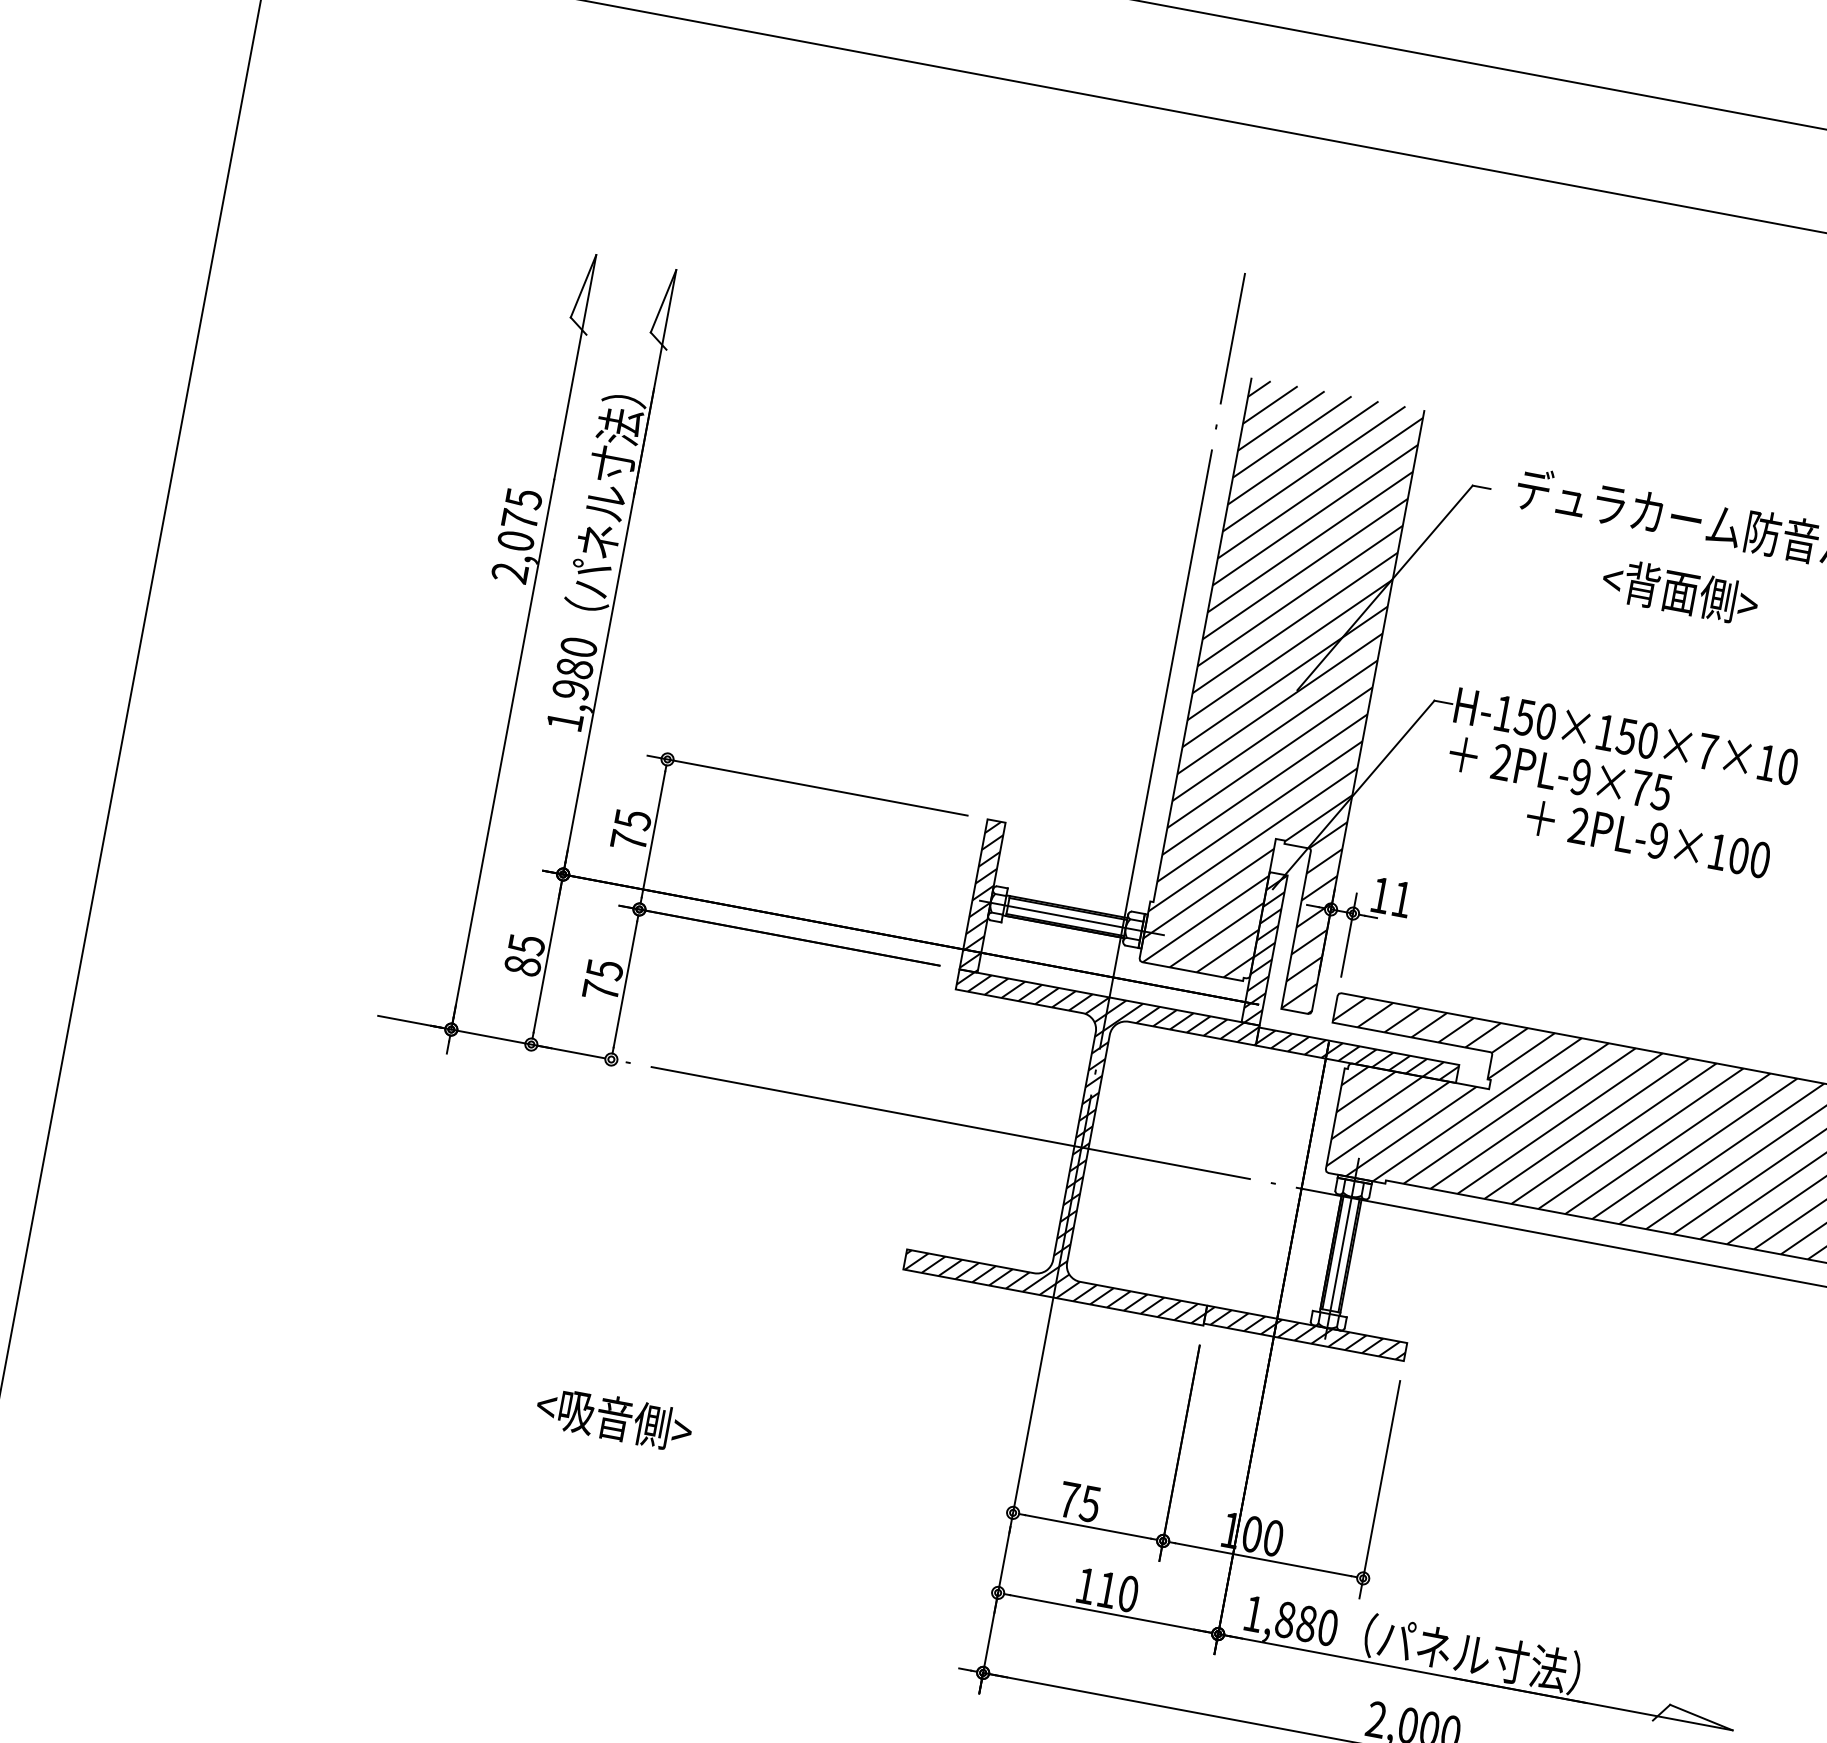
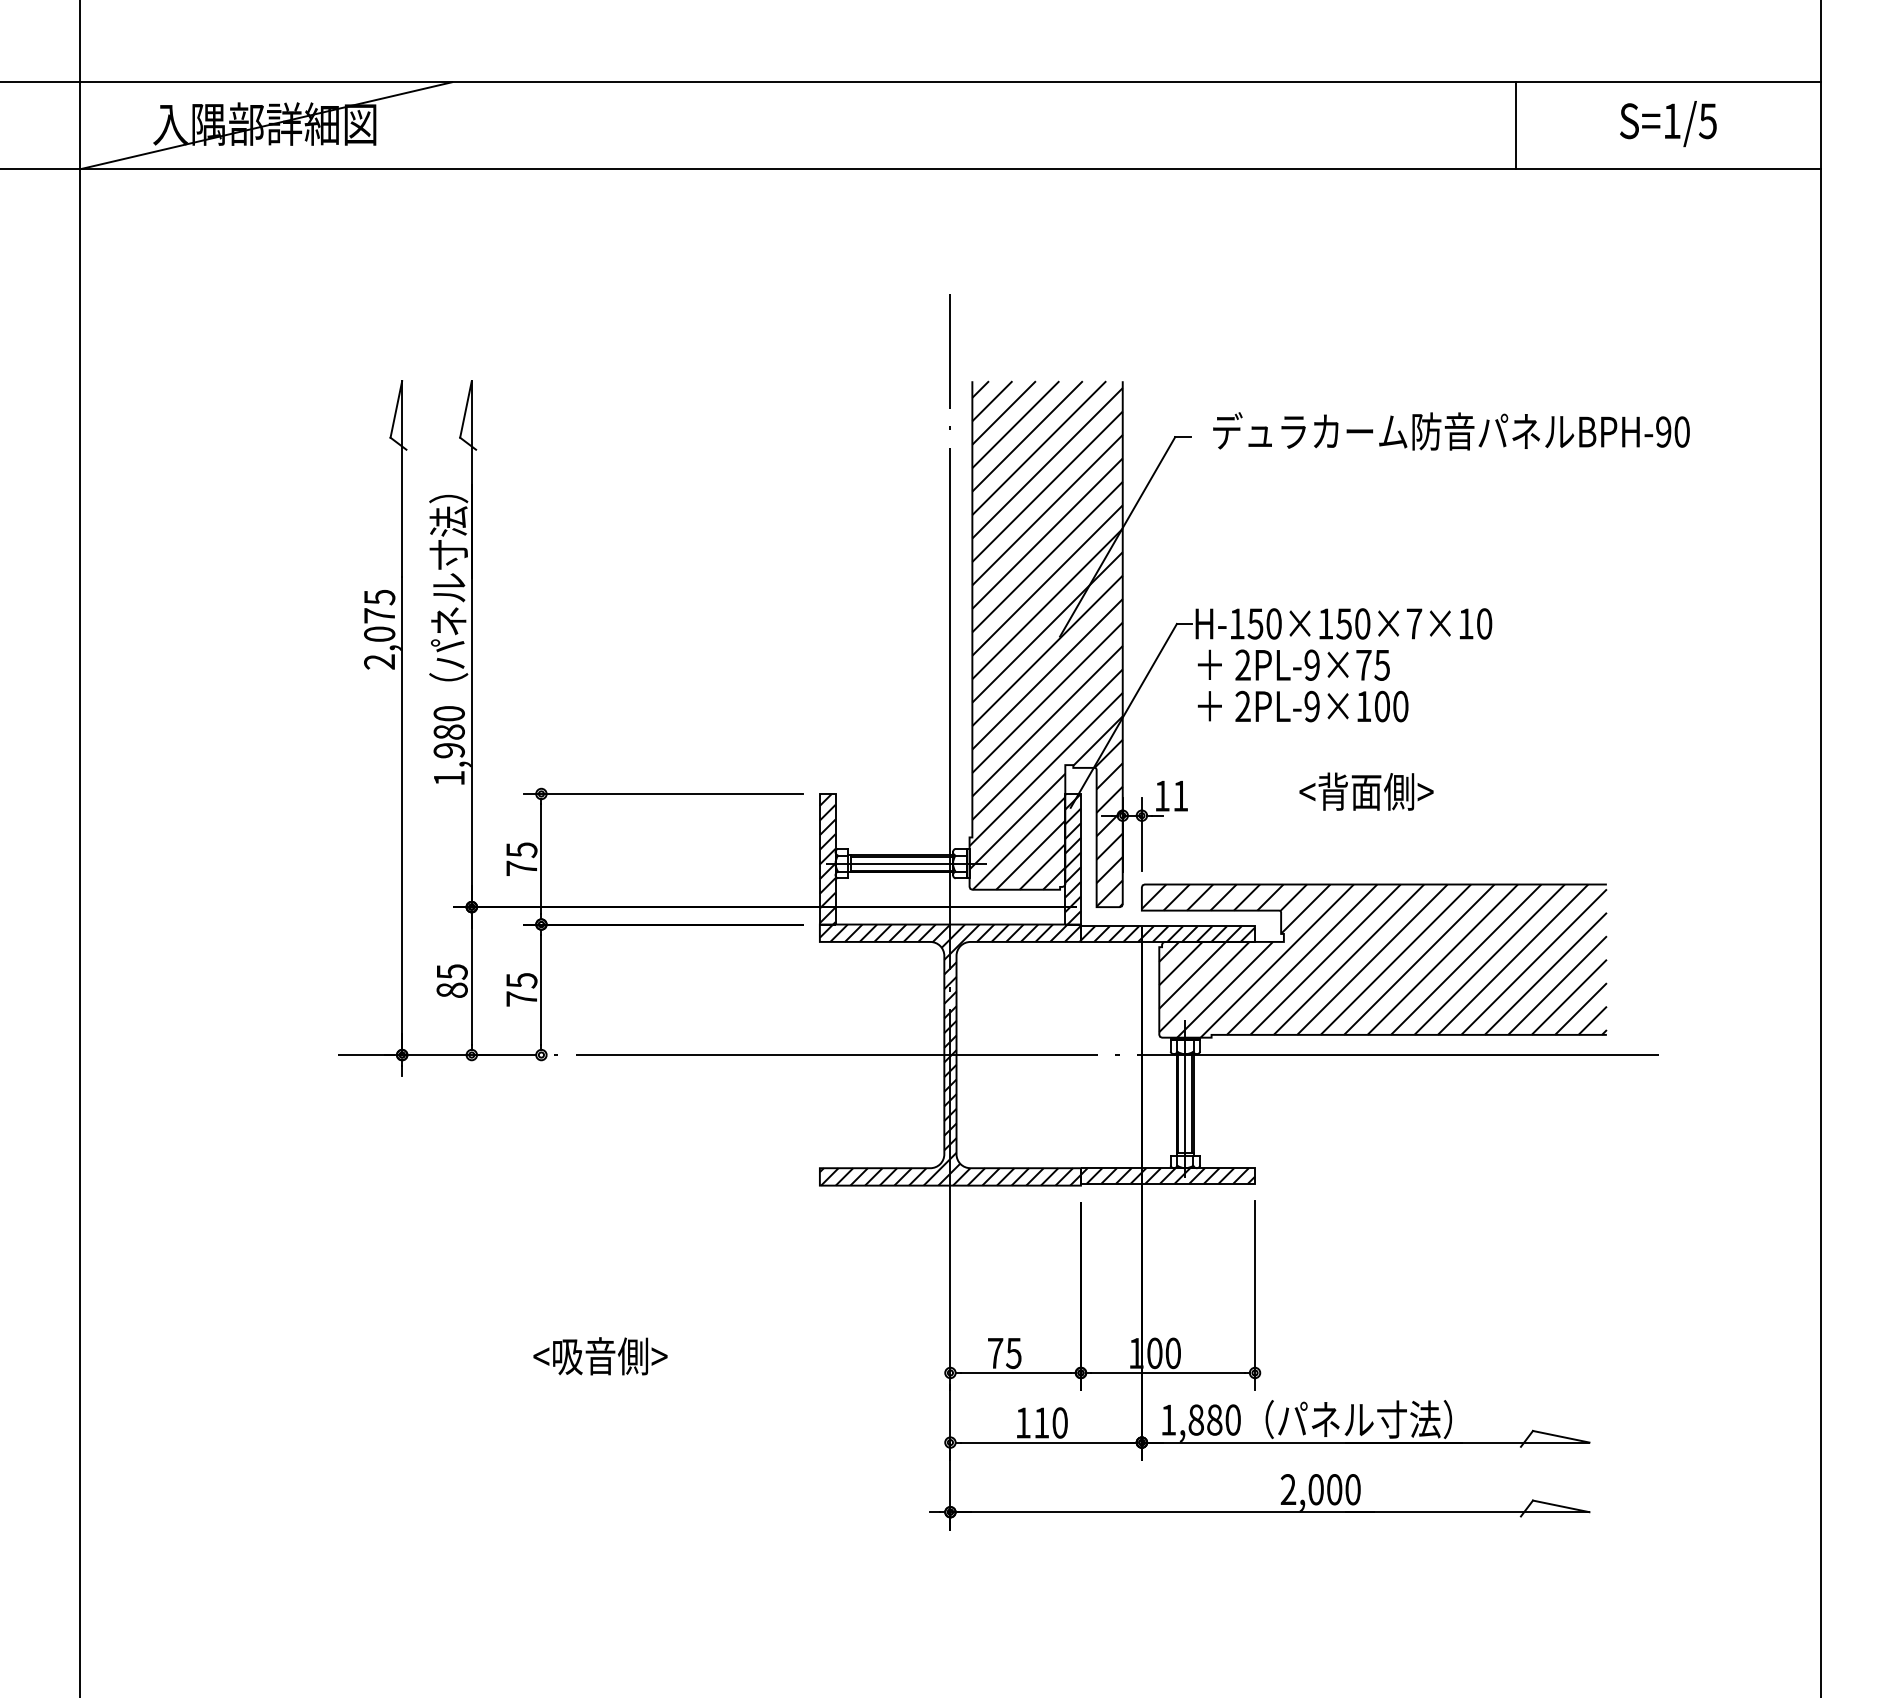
text: (1680, 591) -> (1366, 791), moved
text: (1647, 838) -> (1302, 706), moved

